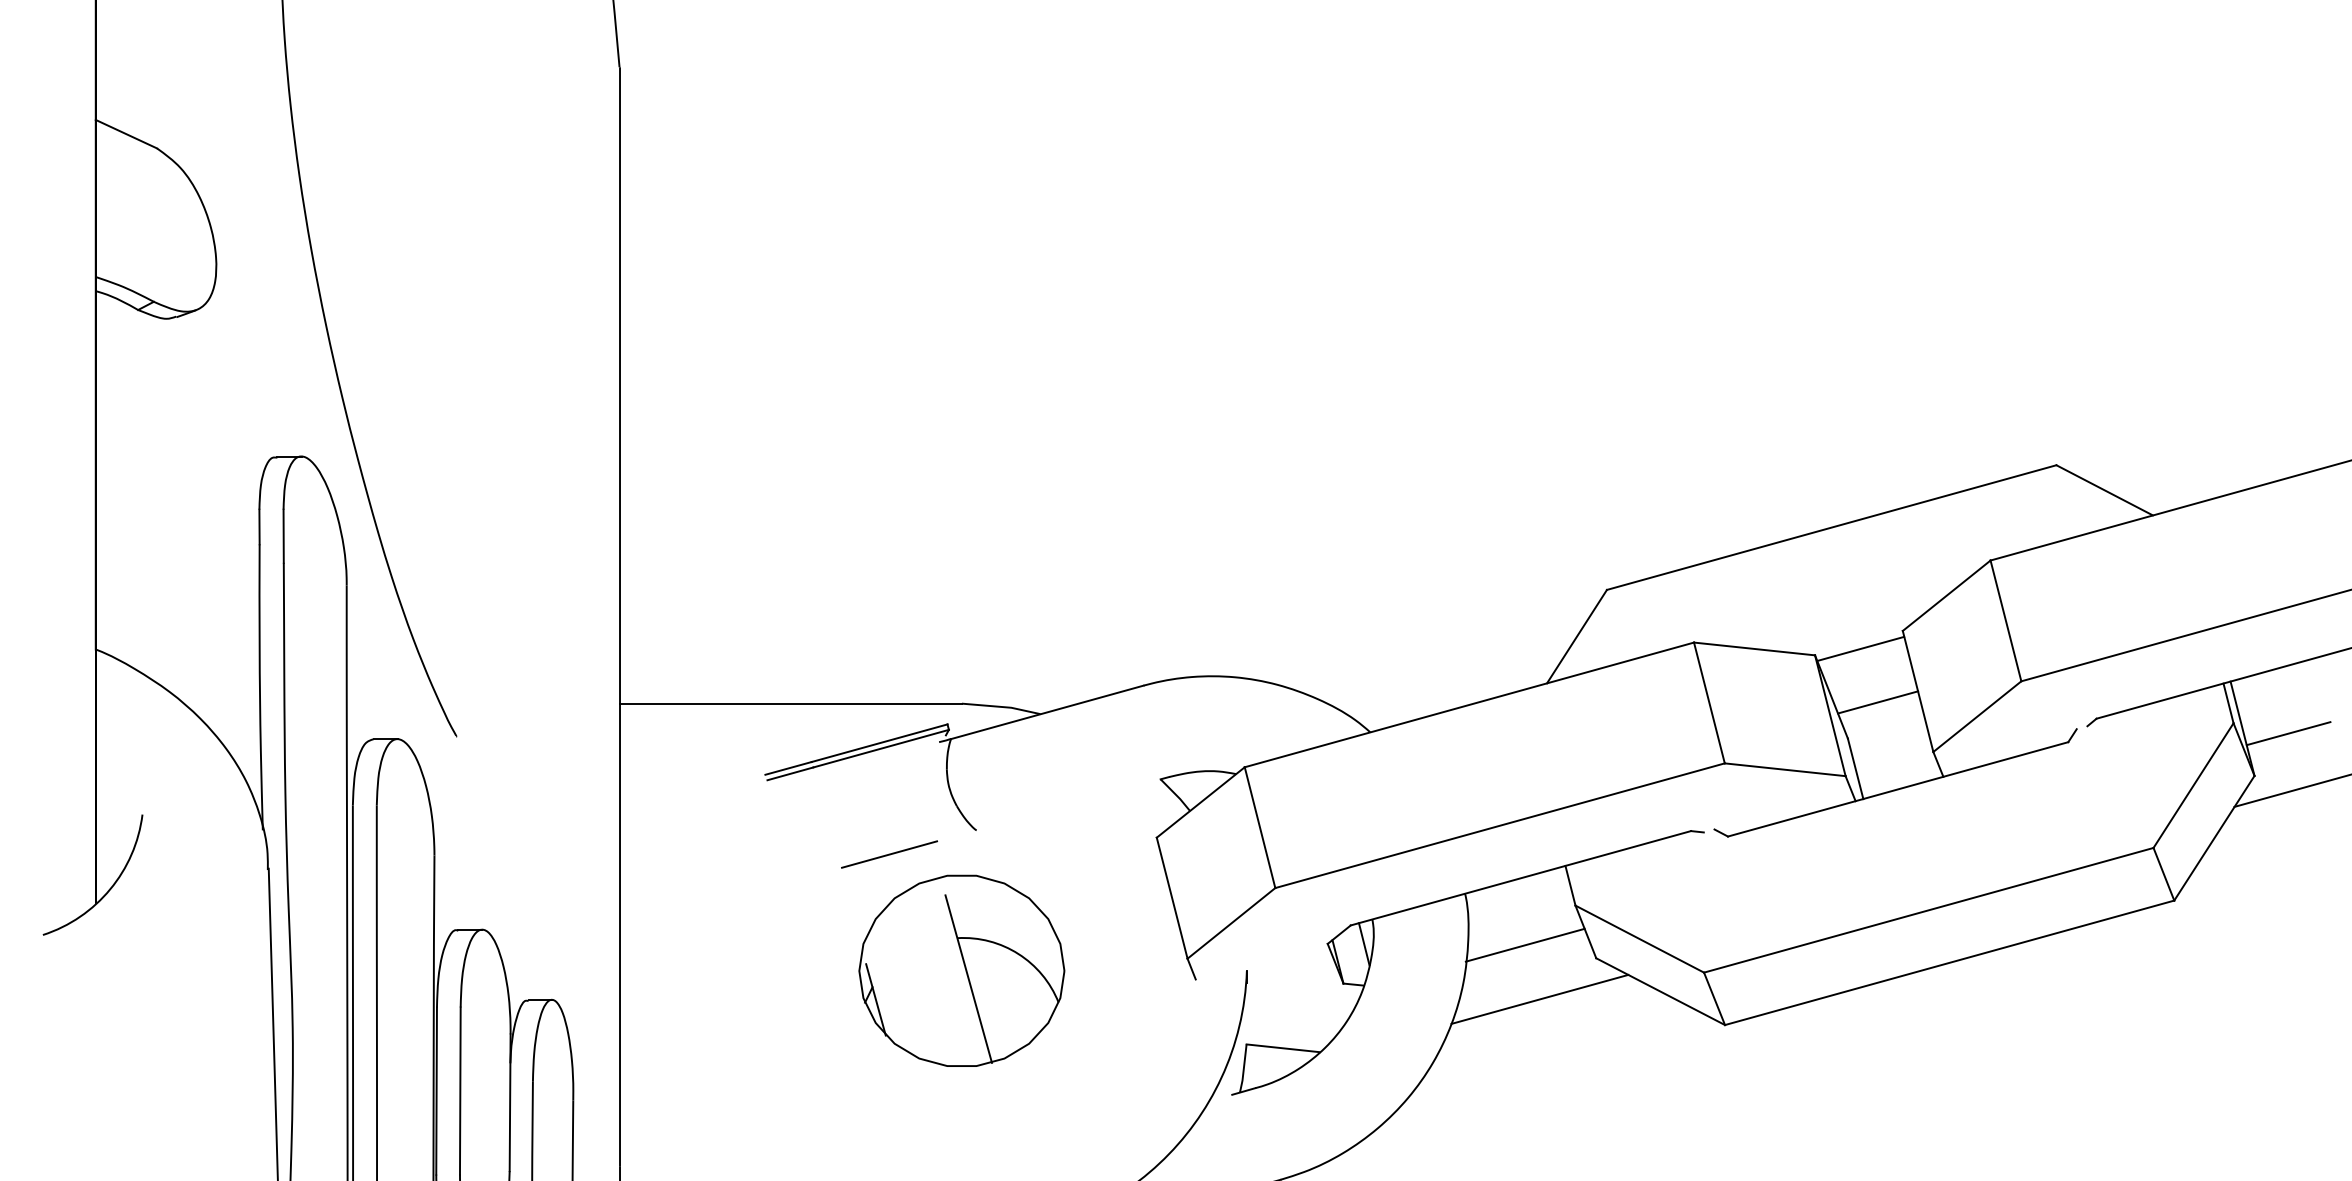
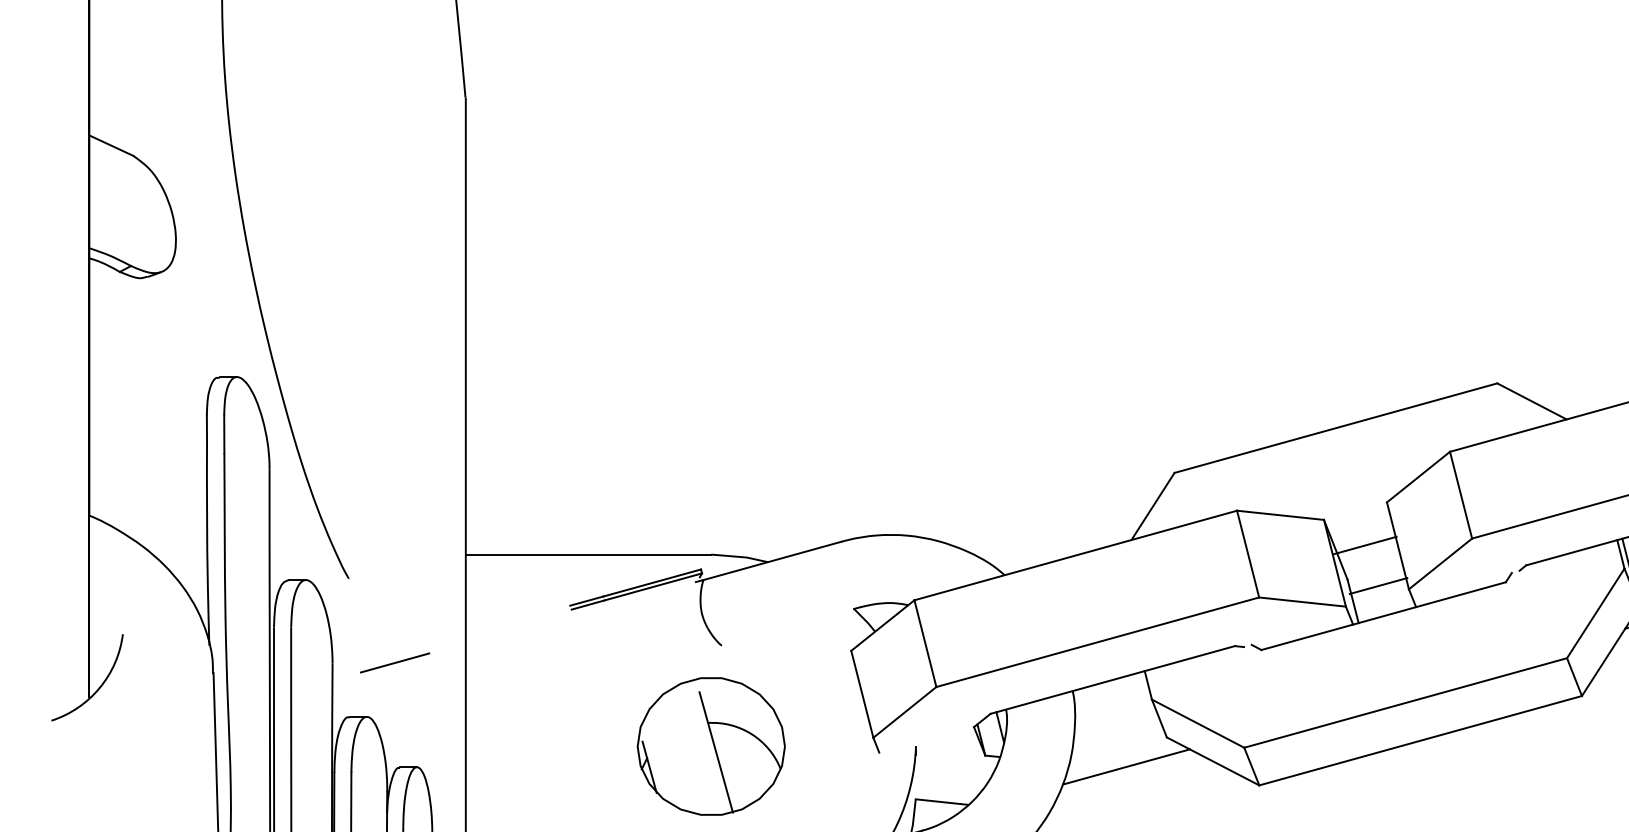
line: (1860, 648) -> (1365, 545), moved
line: (1878, 702) -> (1378, 586), moved
line: (889, 854) -> (395, 662), moved
line: (1524, 944) -> (1115, 727), removed

